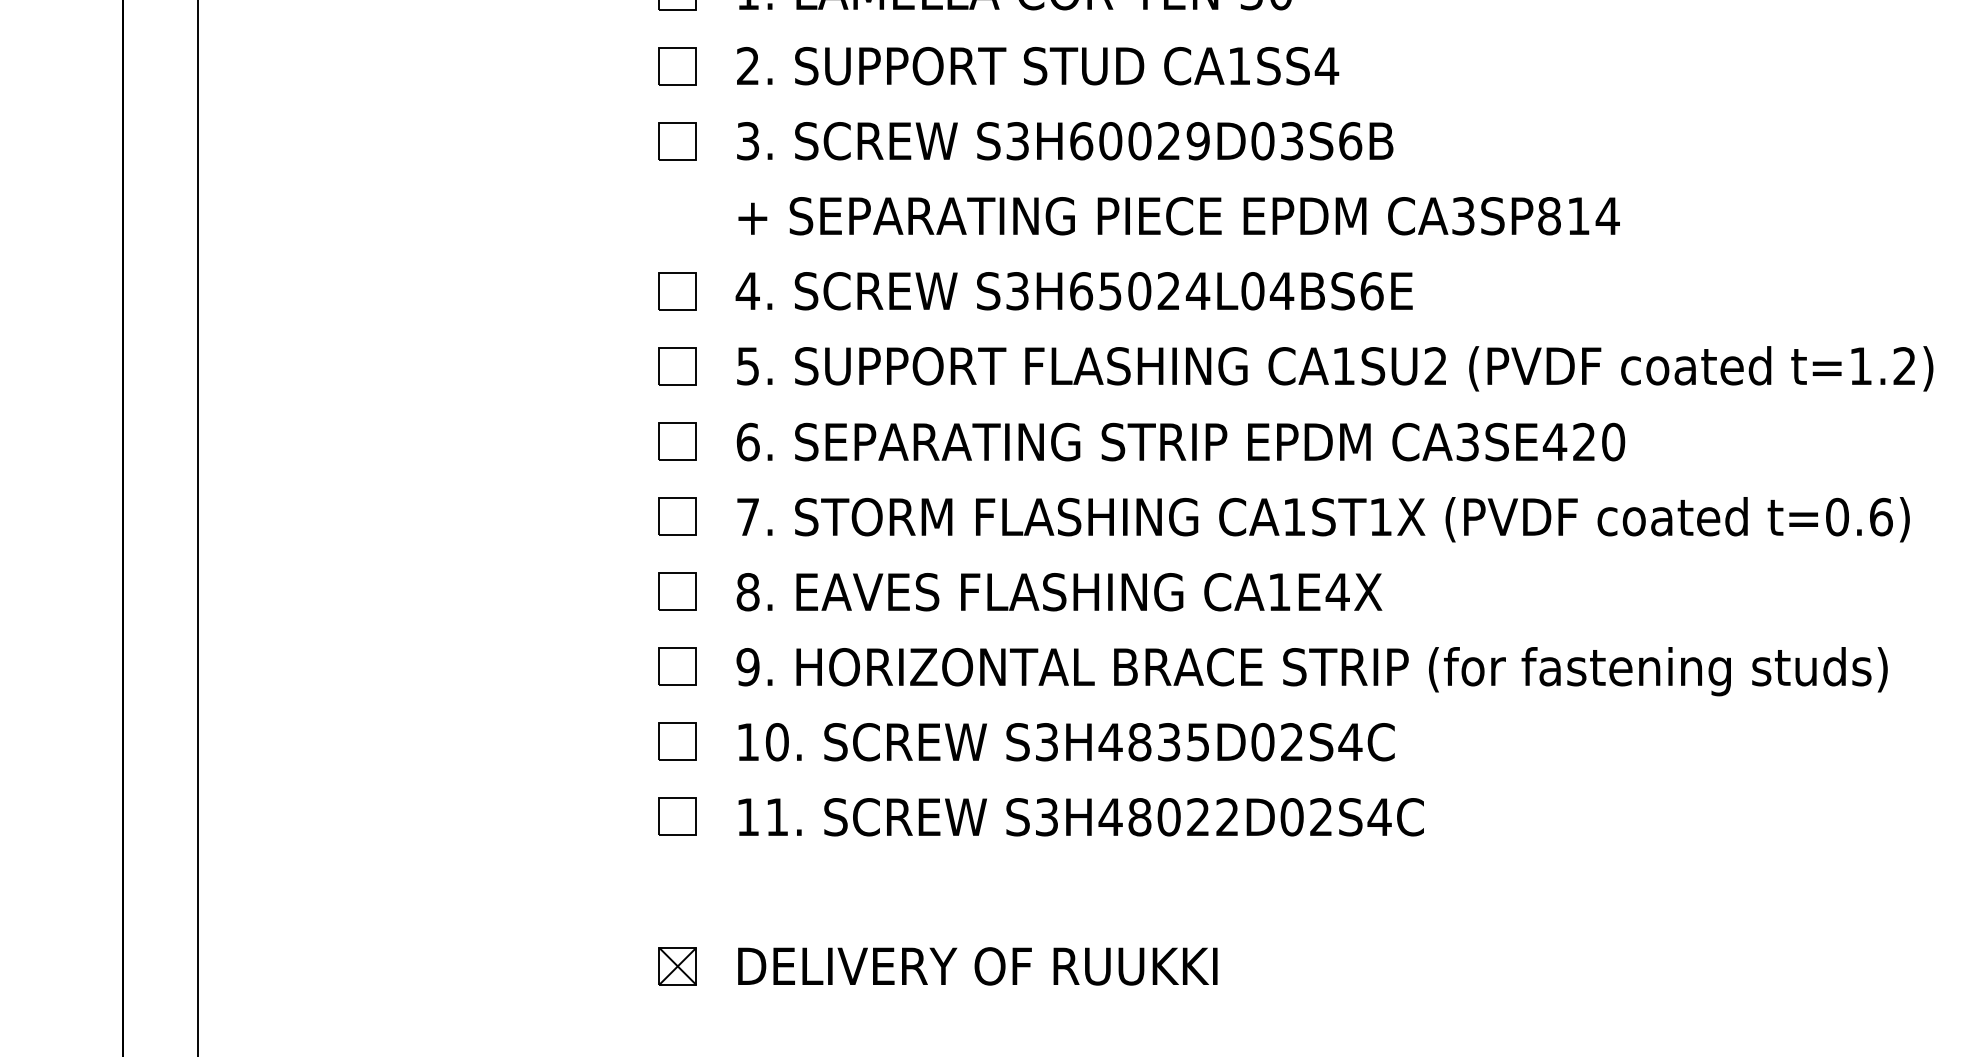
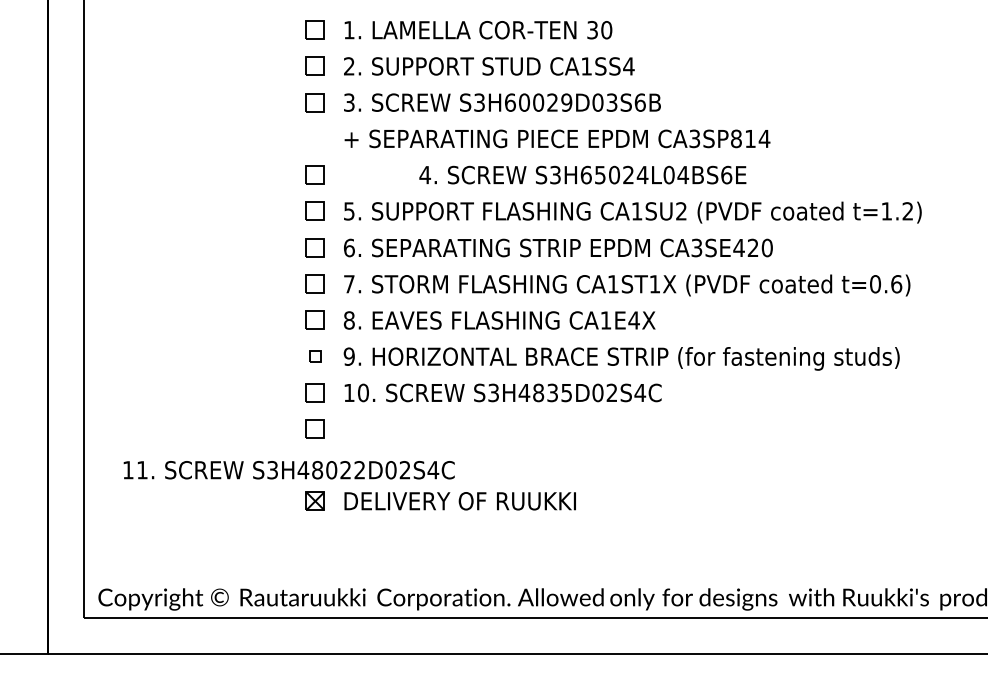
text: (1073, 289) -> (582, 174), moved
part: (675, 664) -> (314, 355), size x0.6
text: (1079, 817) -> (288, 470), moved

